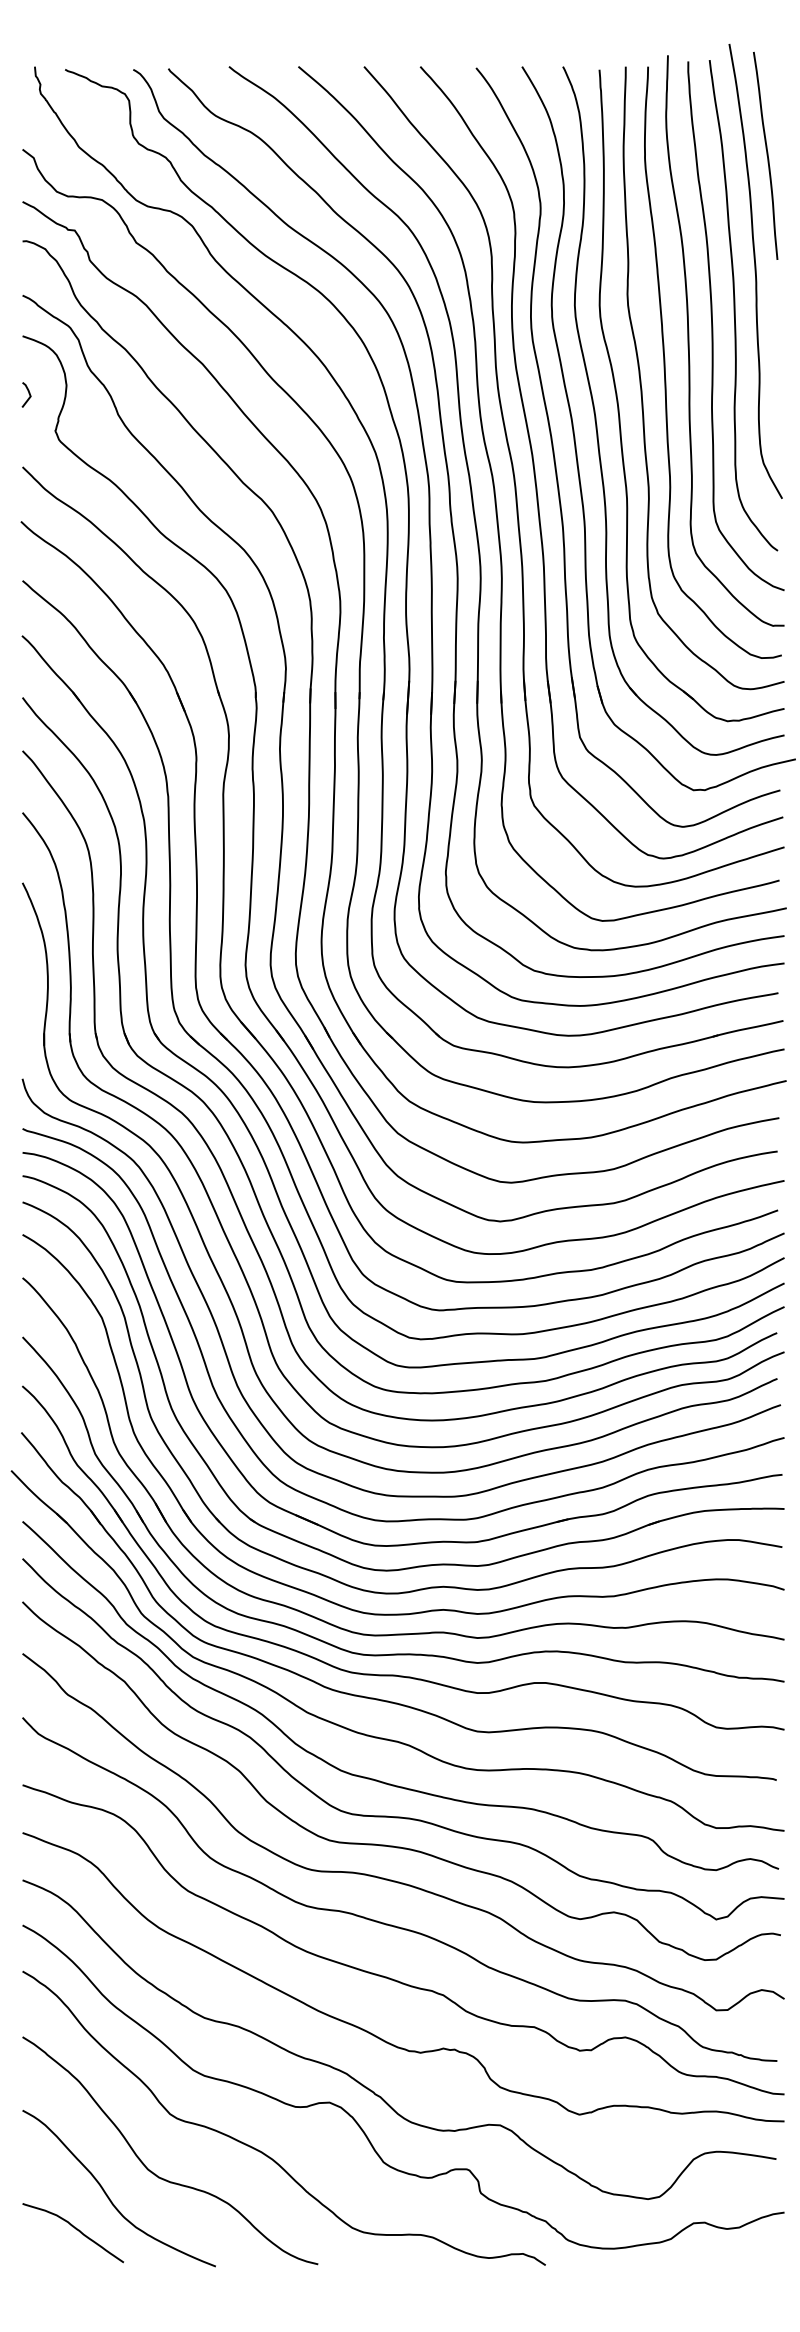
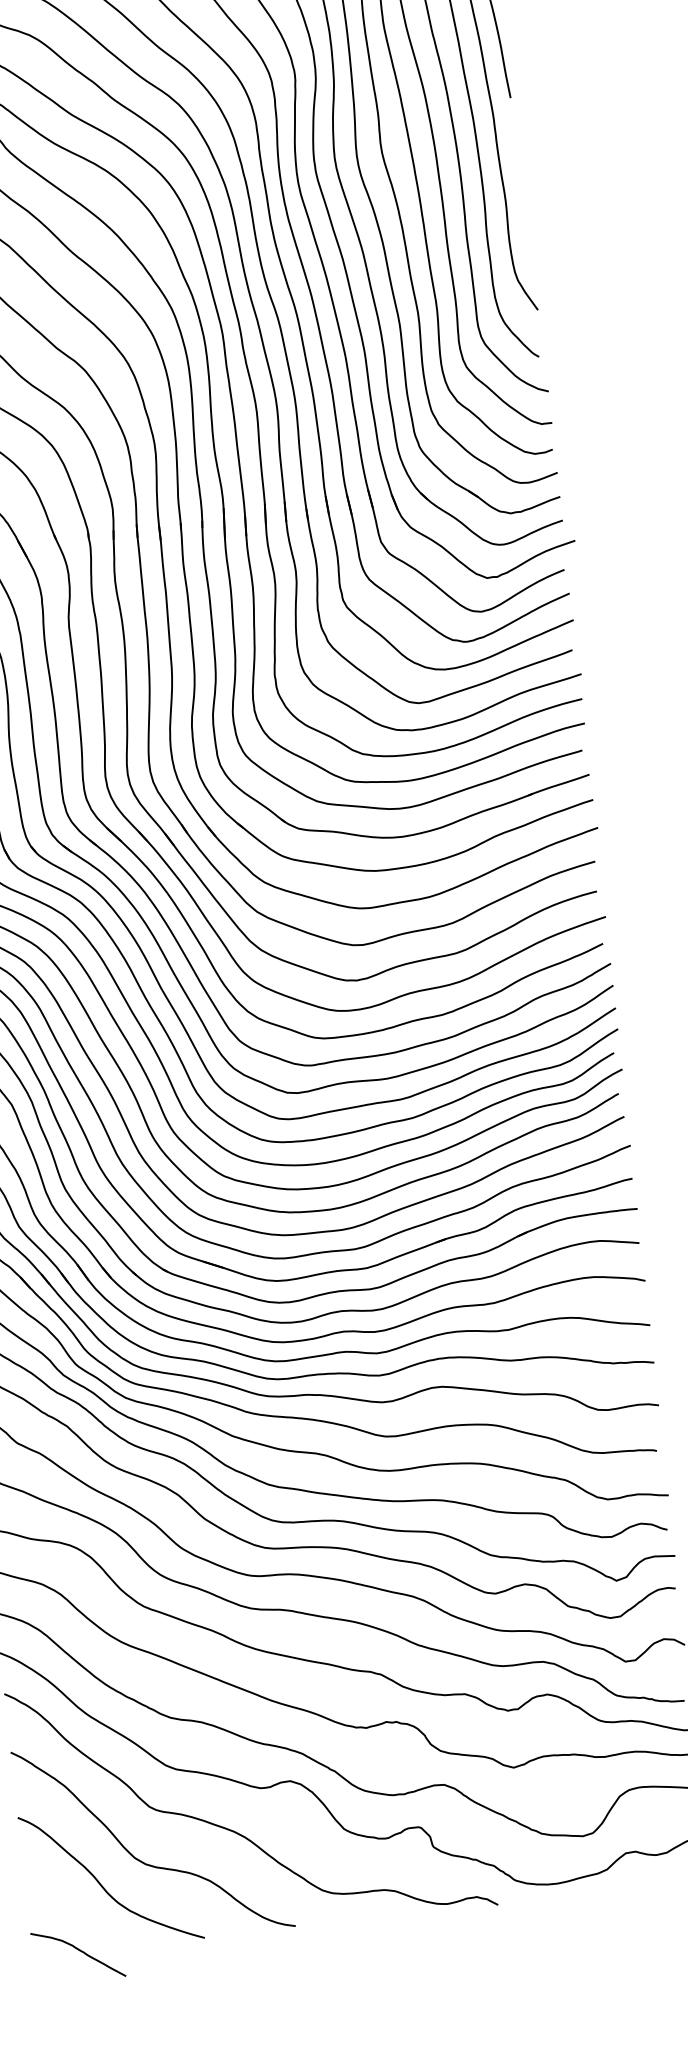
curve: (75, 2229) -> (79, 1951), moved

